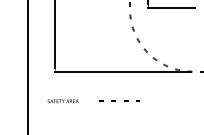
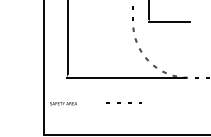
text: (63, 101) -> (63, 103), moved

